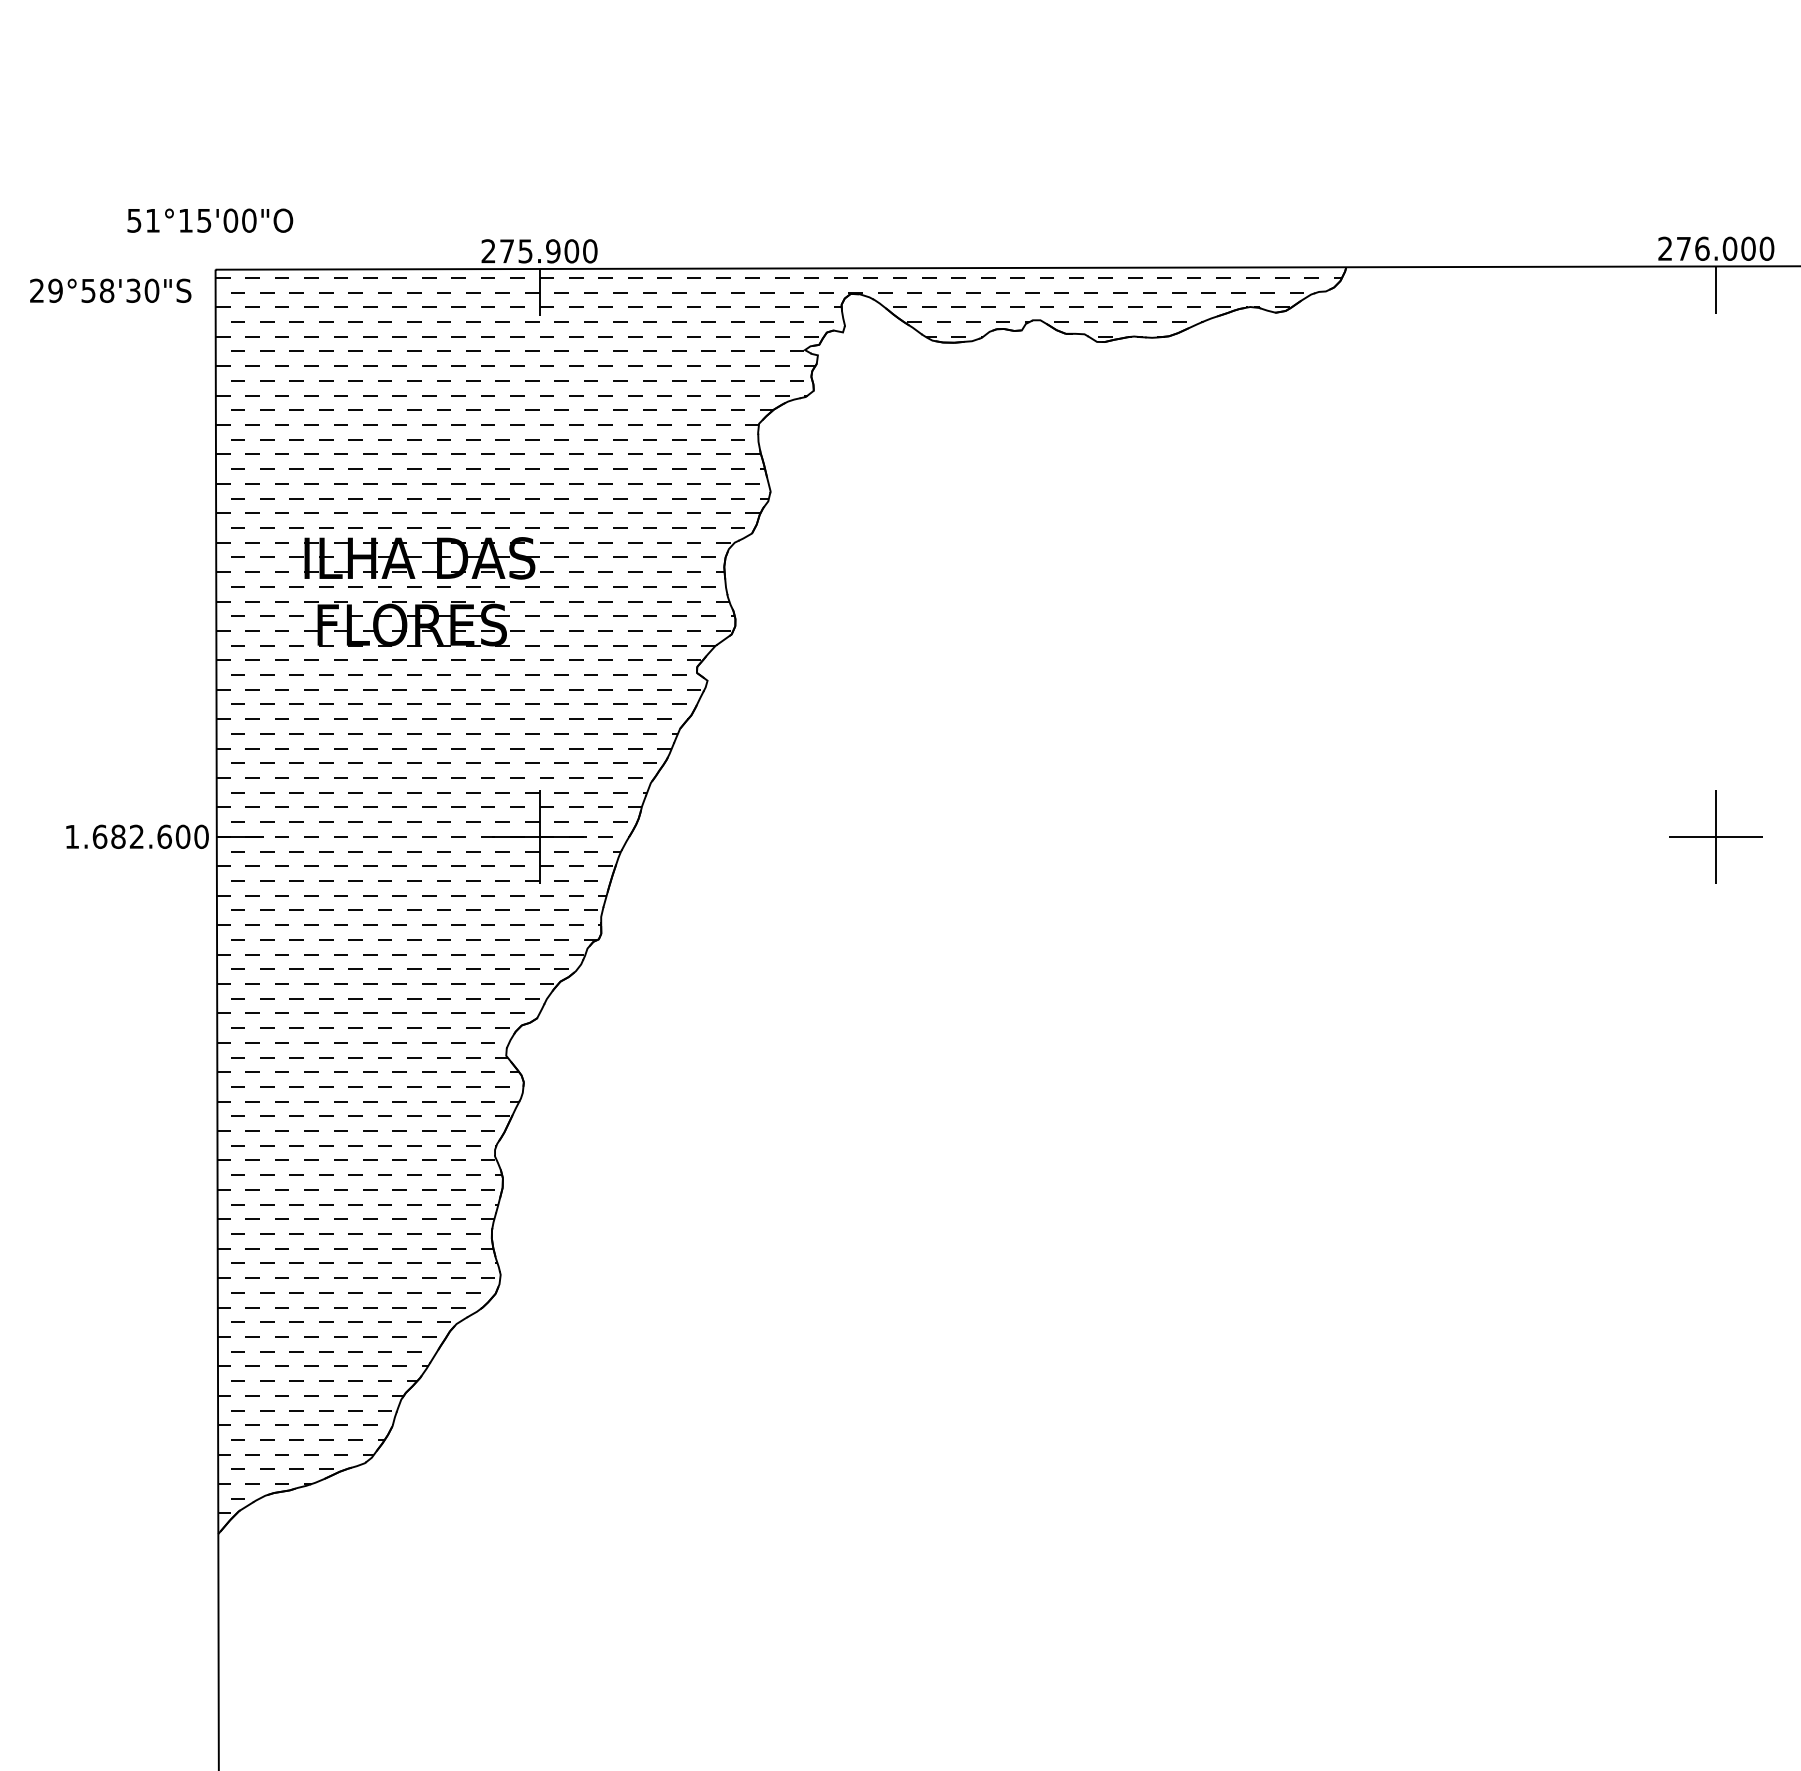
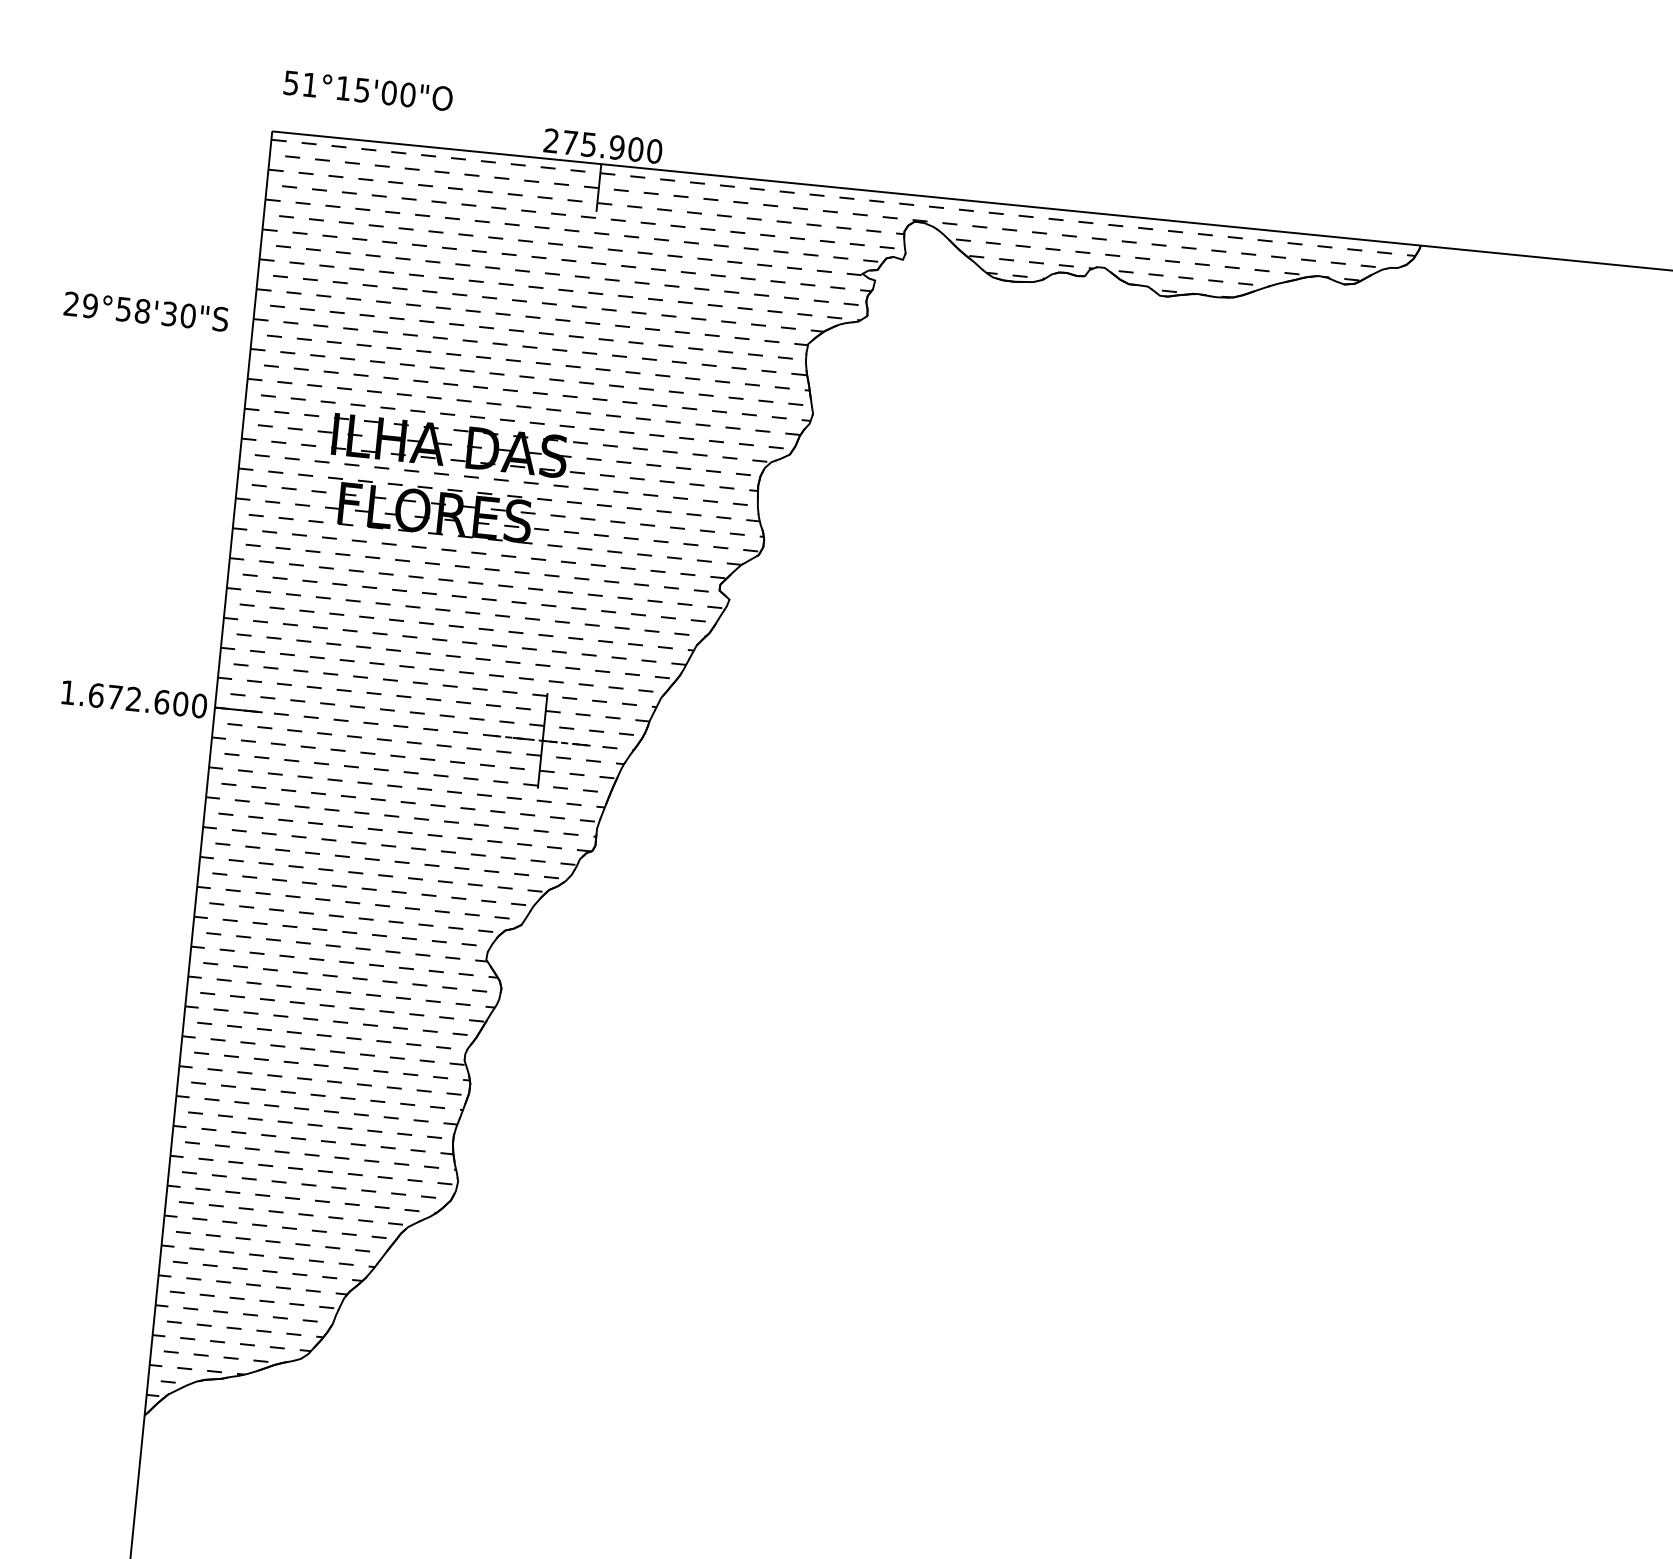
text: (210, 220) -> (368, 90), moved
text: (110, 290) -> (146, 311), moved
text: (118, 836) -> (115, 697), 1.682.600 -> 1.672.600
line: (539, 836) -> (542, 740), solid -> dashed

